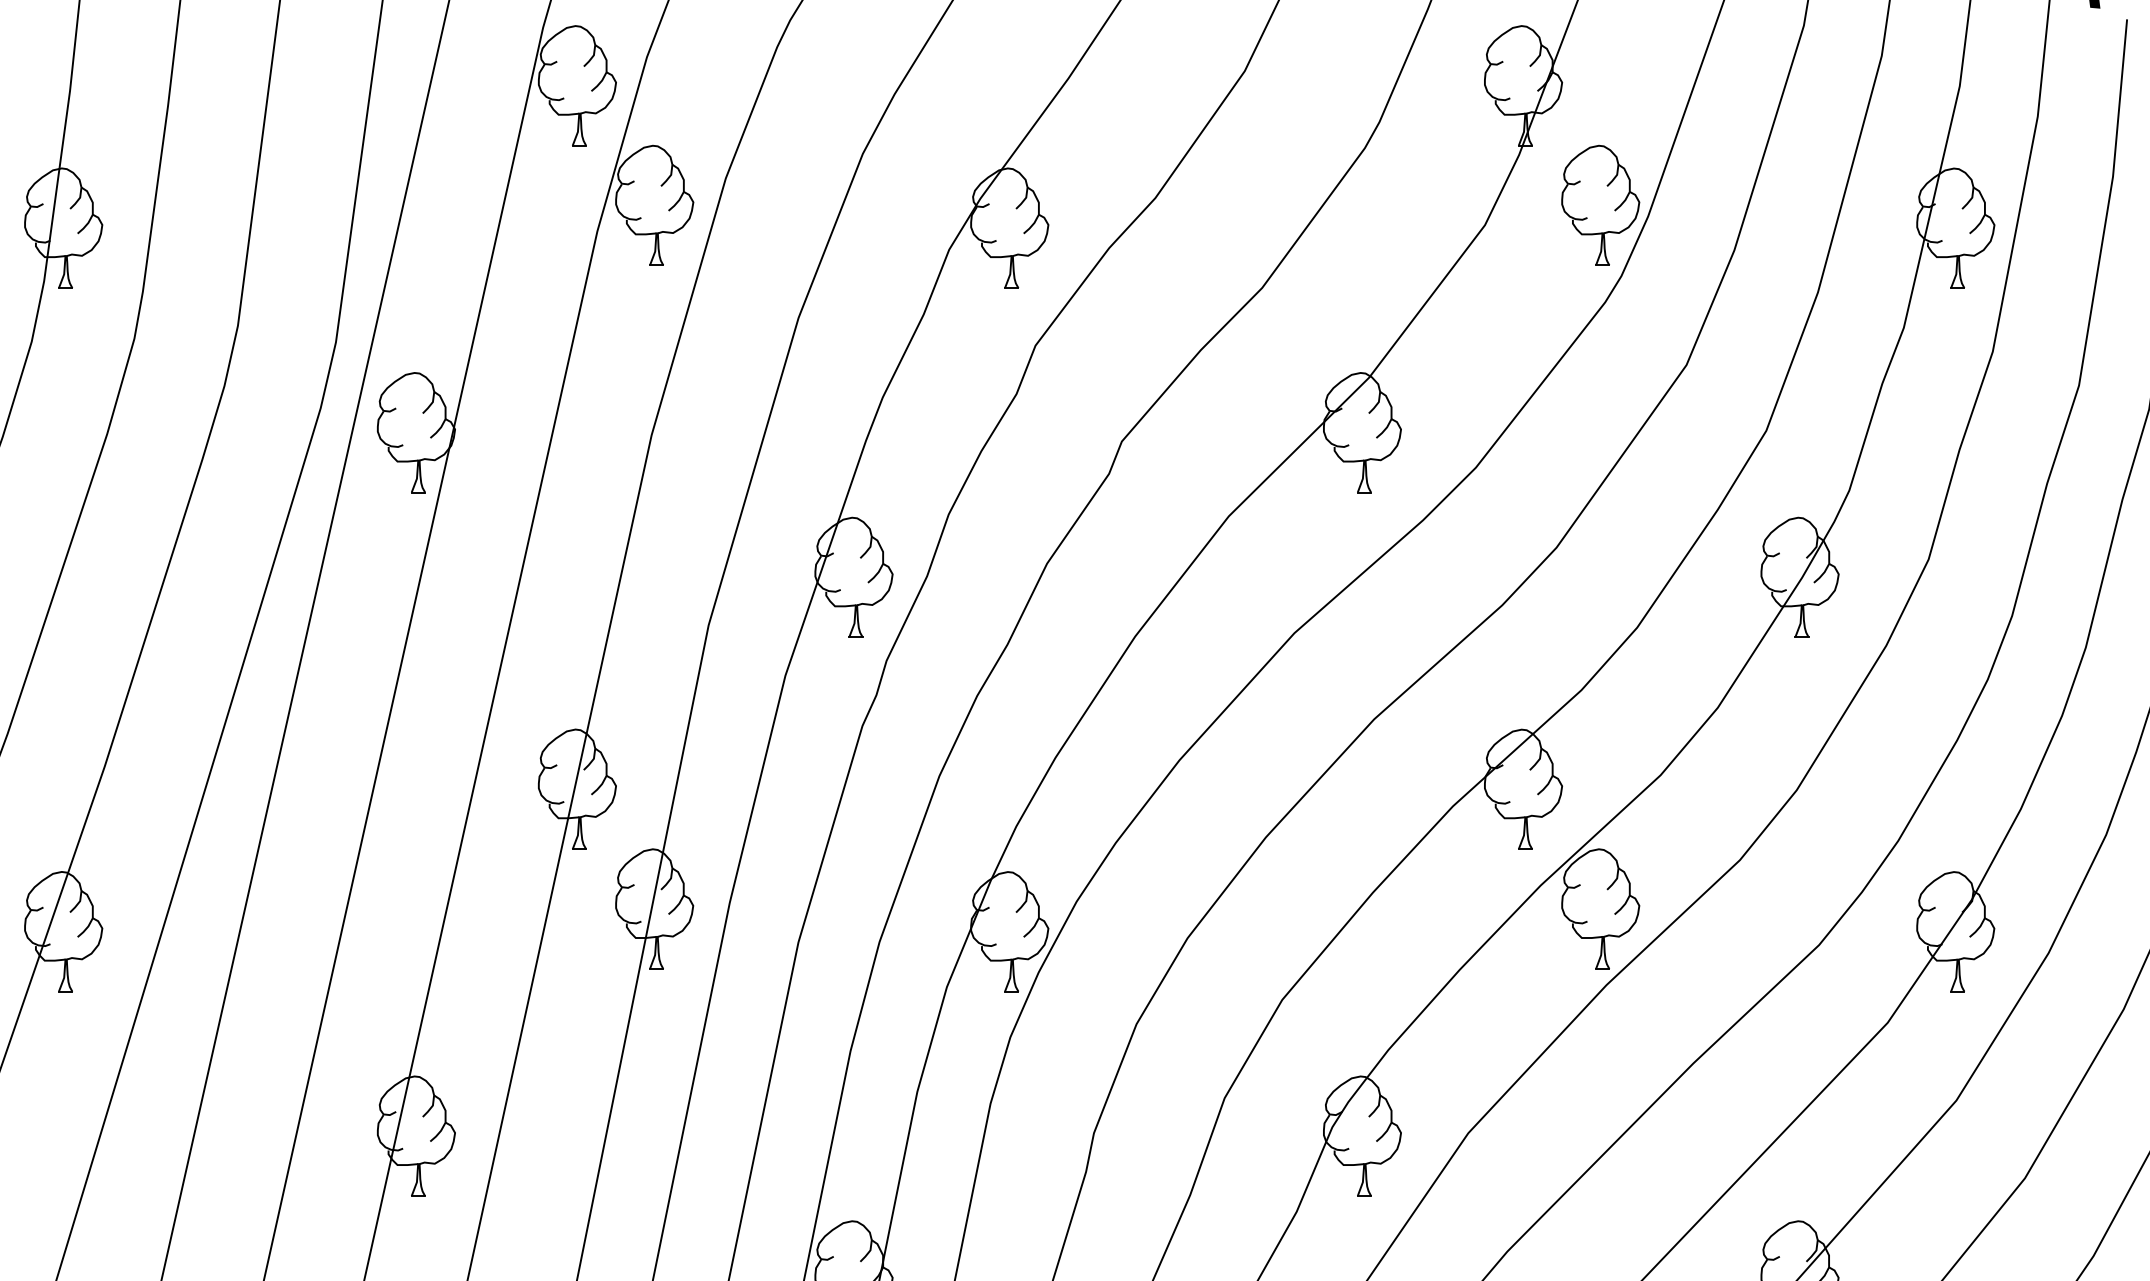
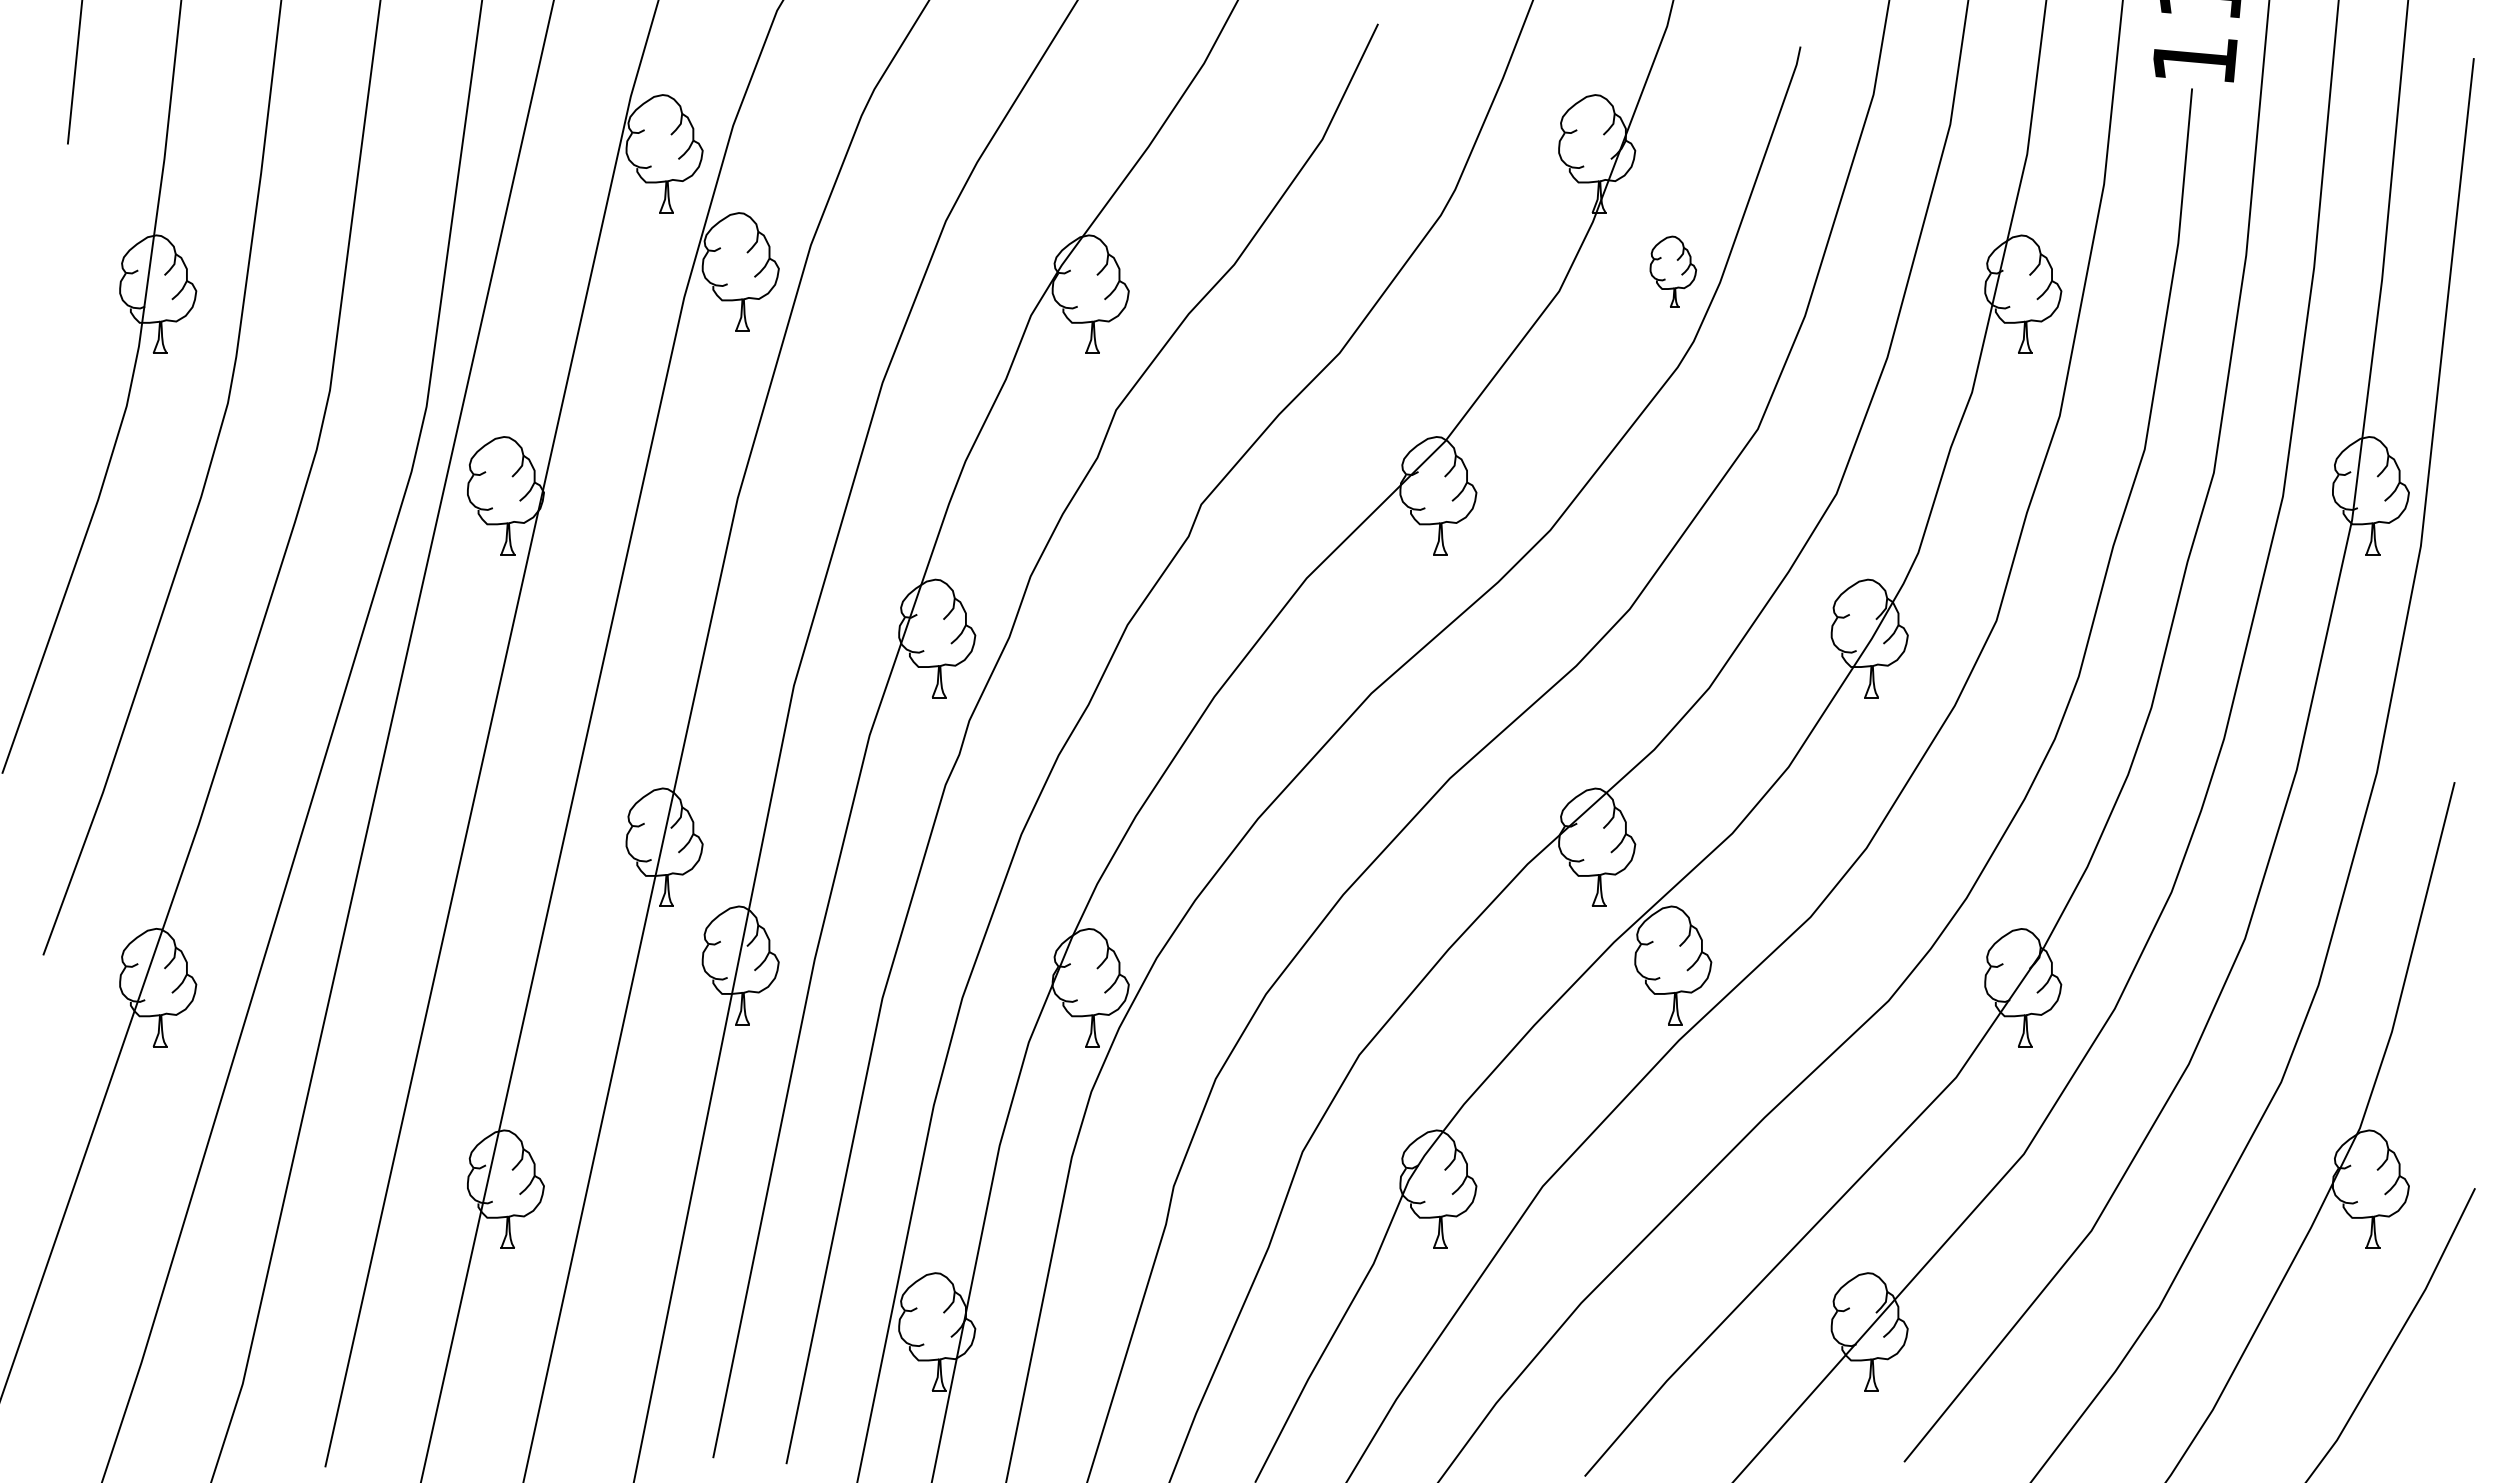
part: (1600, 205) -> (1673, 271), size x0.6

